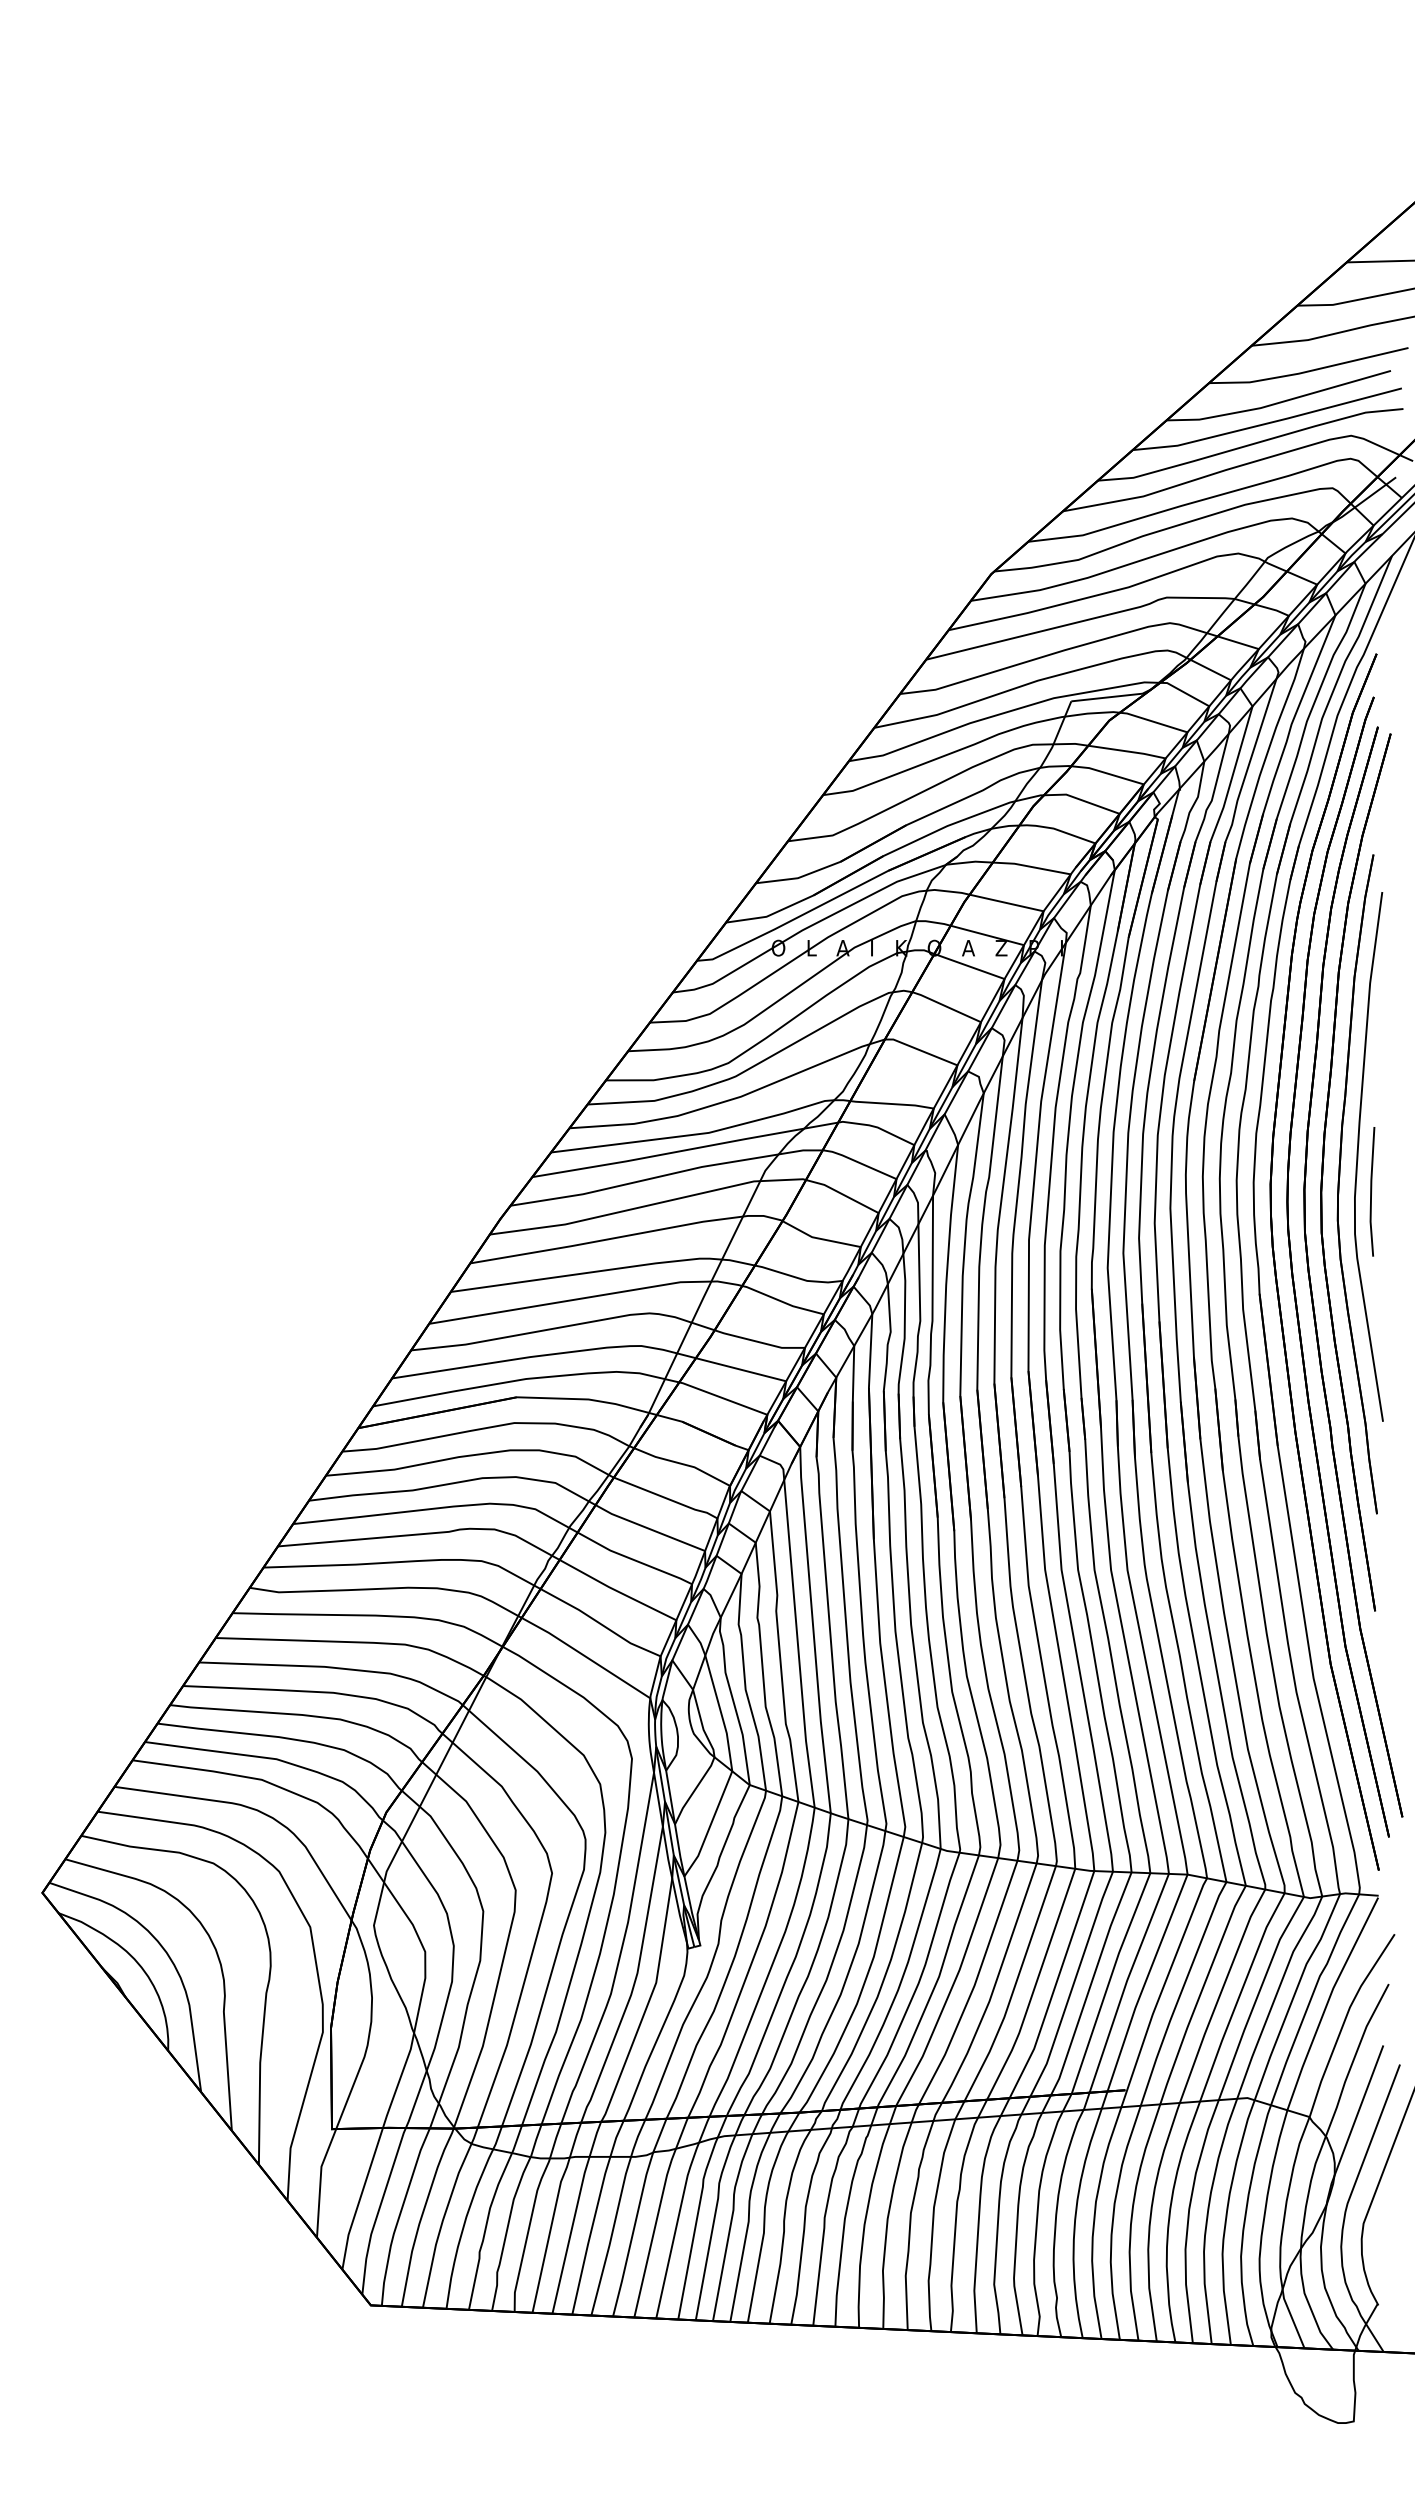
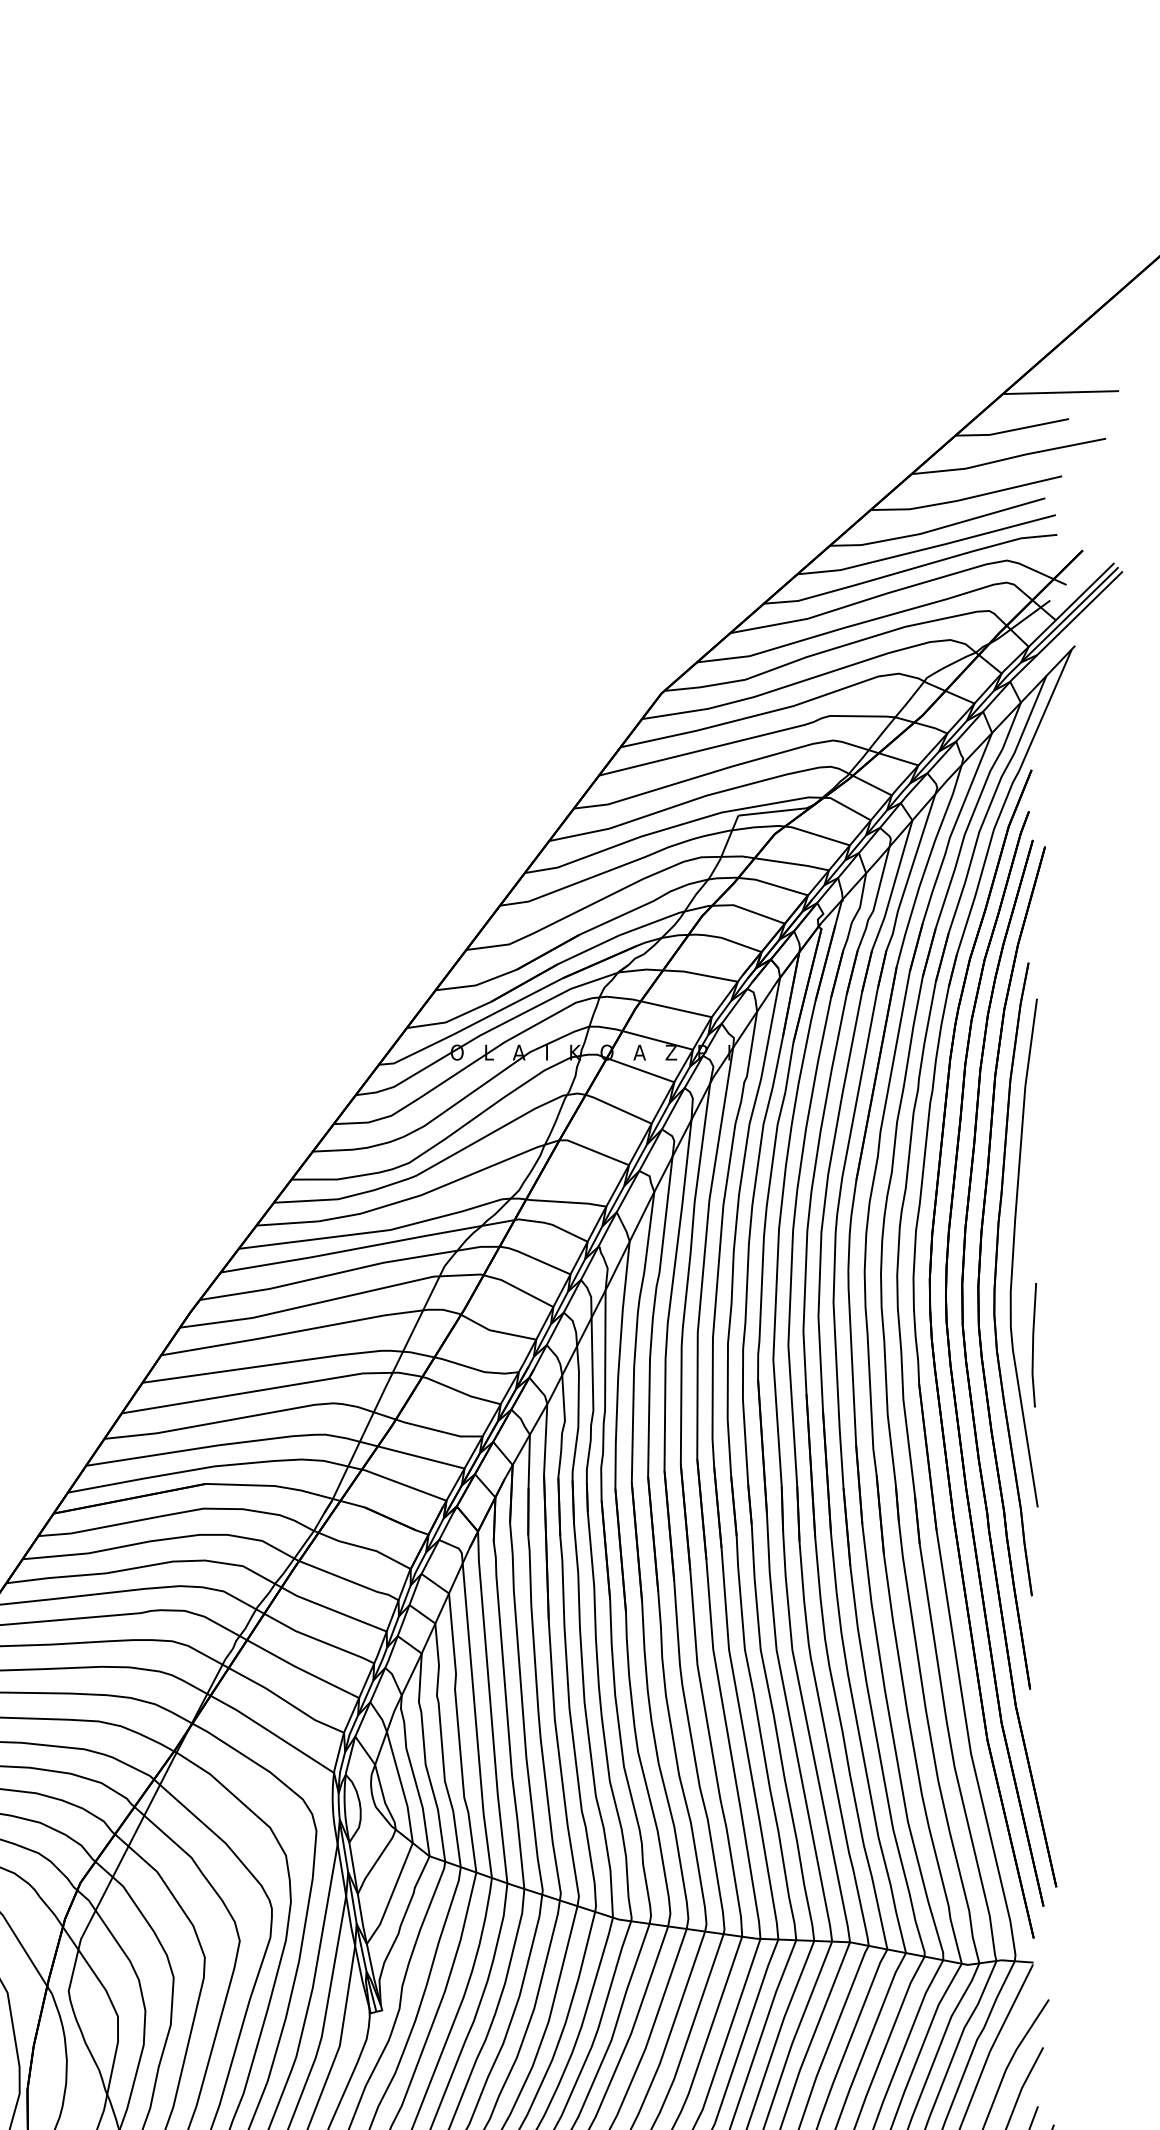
line: (1372, 1190) -> (1034, 1343), moved

